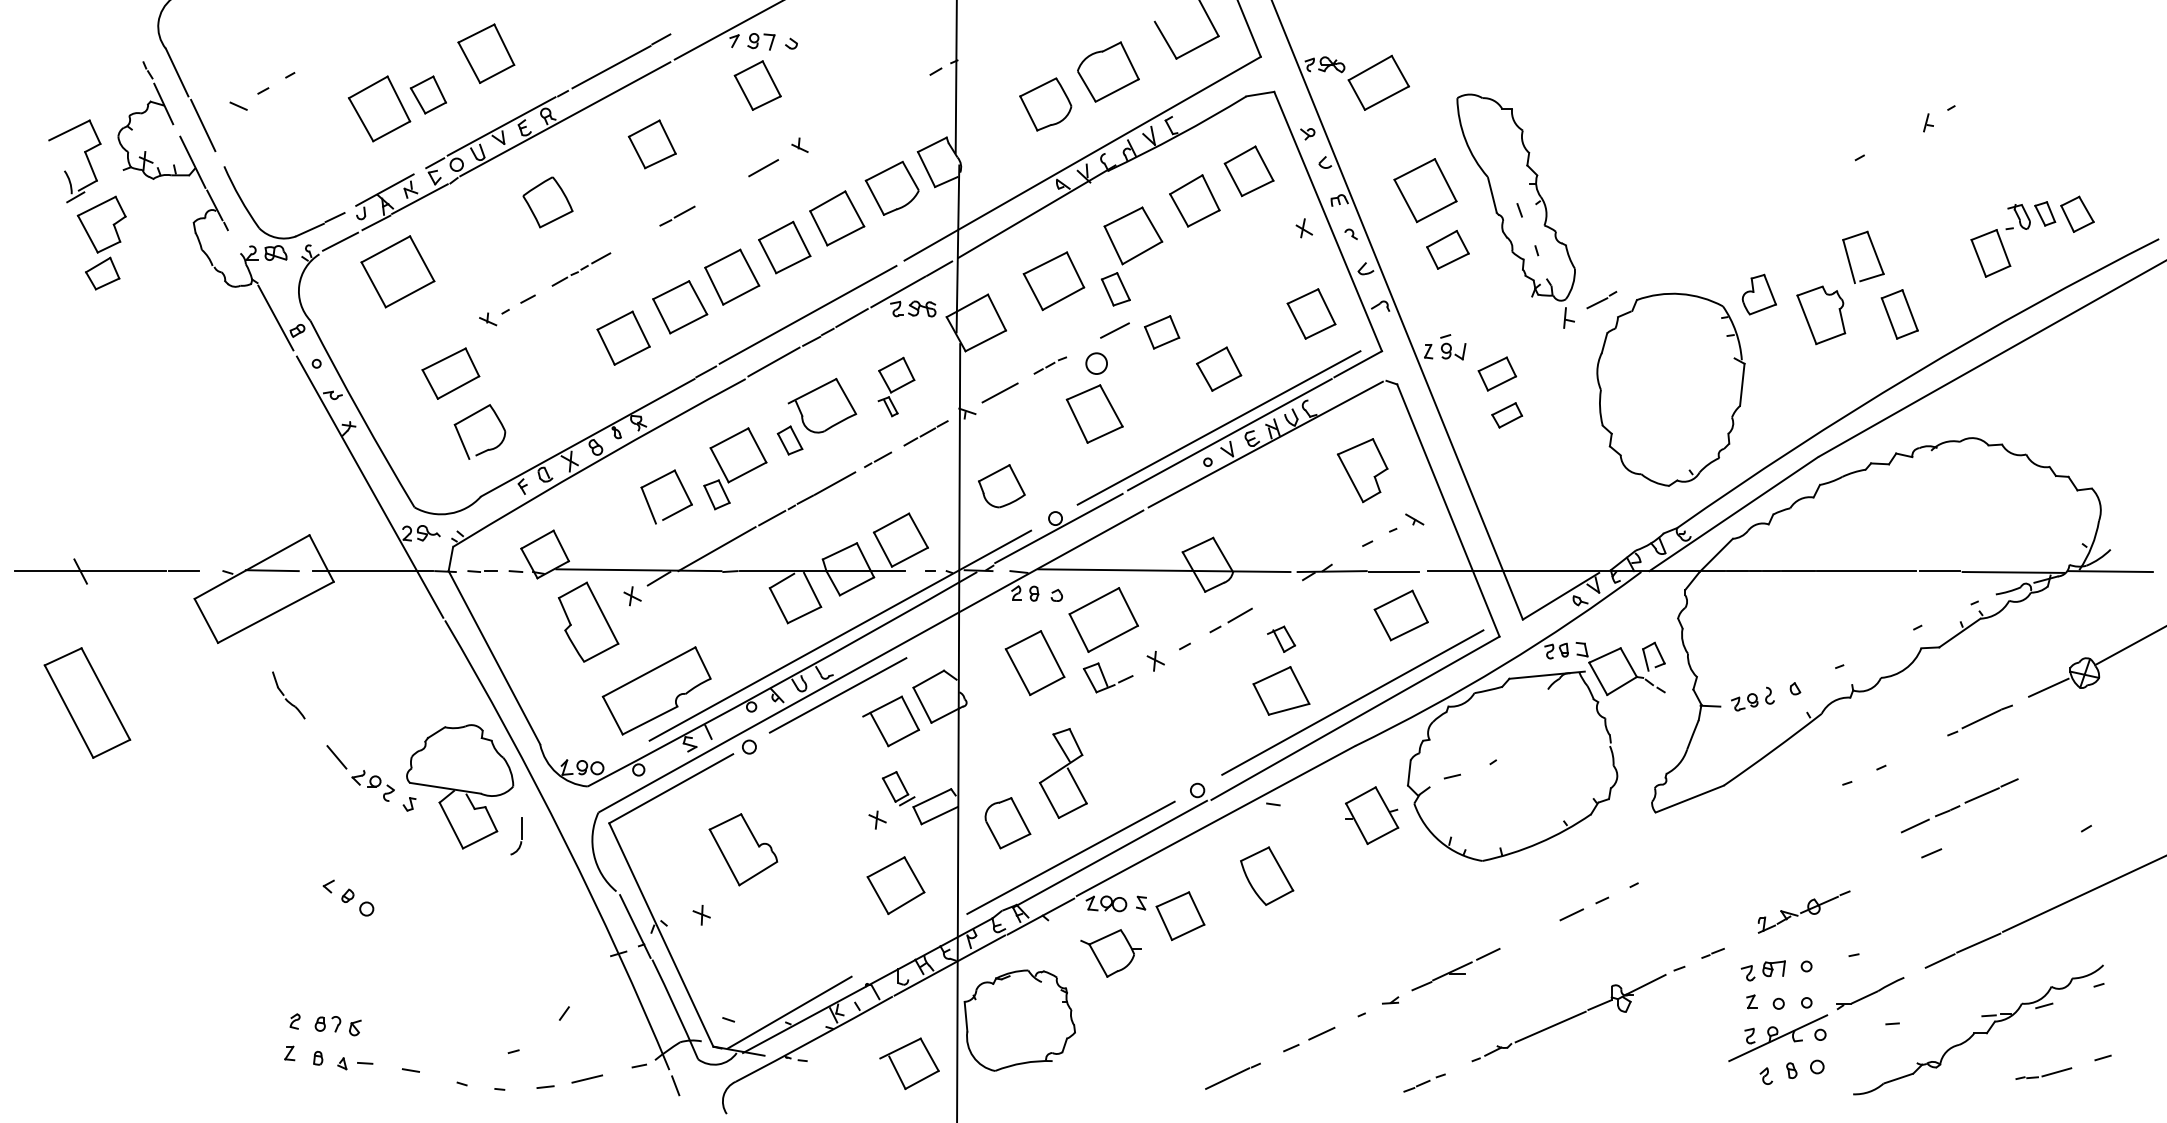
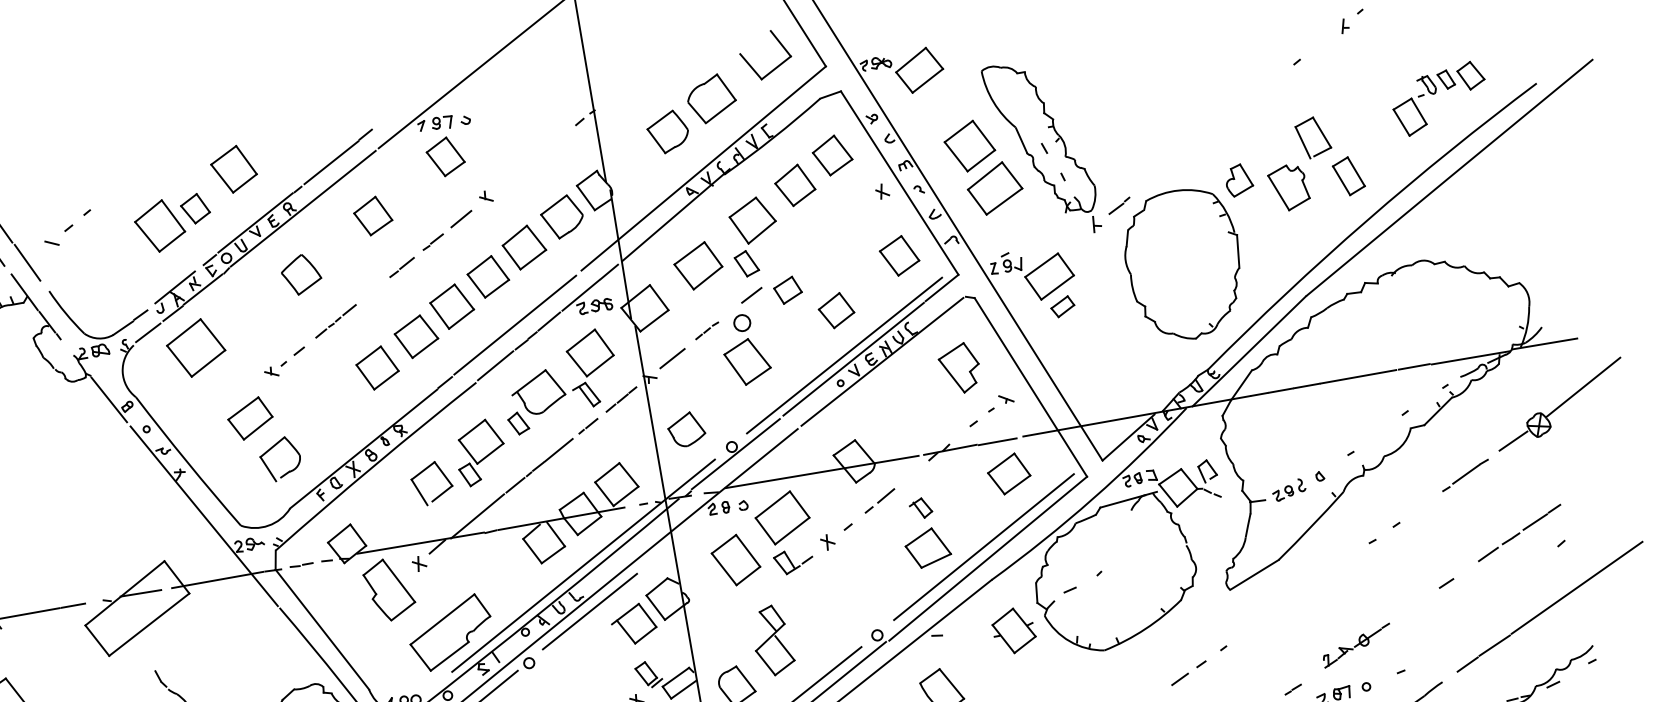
part: (722, 190) -> (432, 241), added
part: (1447, 249) -> (994, 188), size x1.67
part: (1497, 373) -> (1049, 276), size x1.67
part: (896, 386) -> (592, 367), size x1.67
part: (1959, 805) -> (1519, 532), moved

